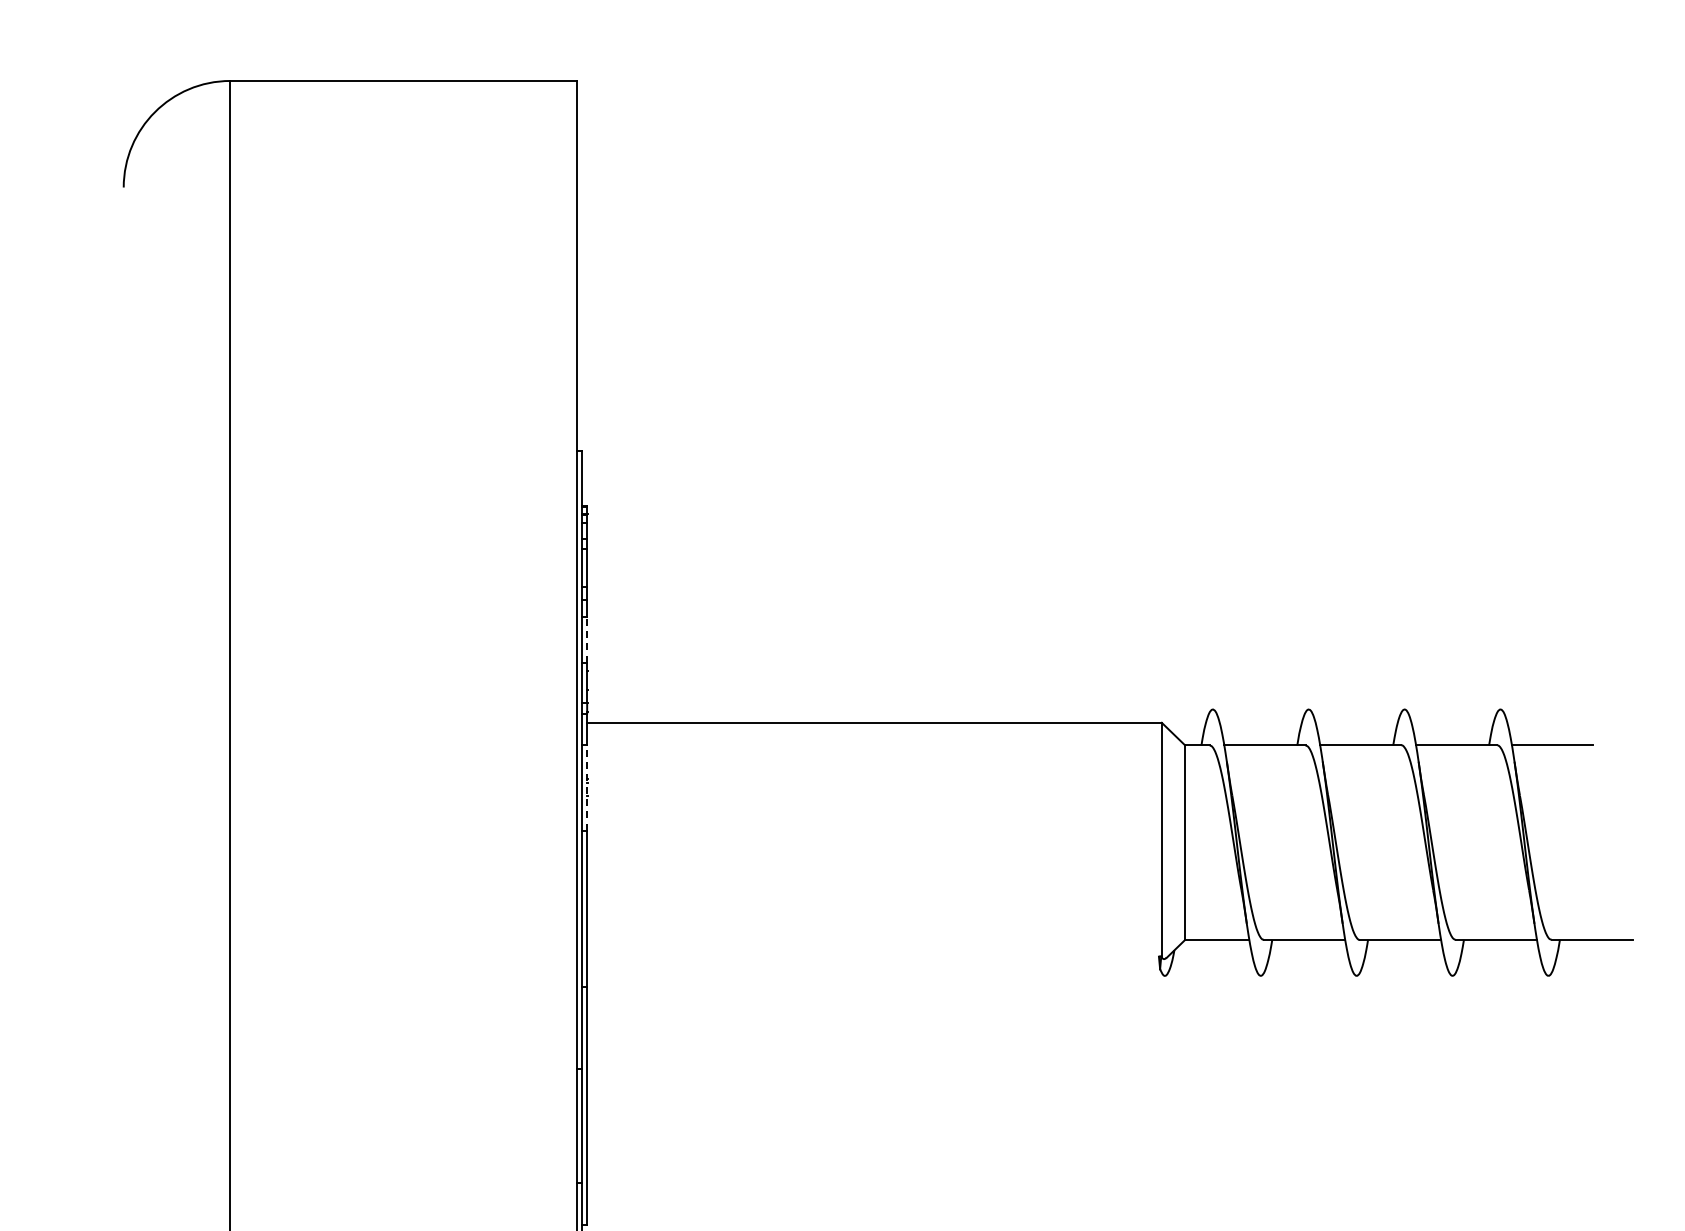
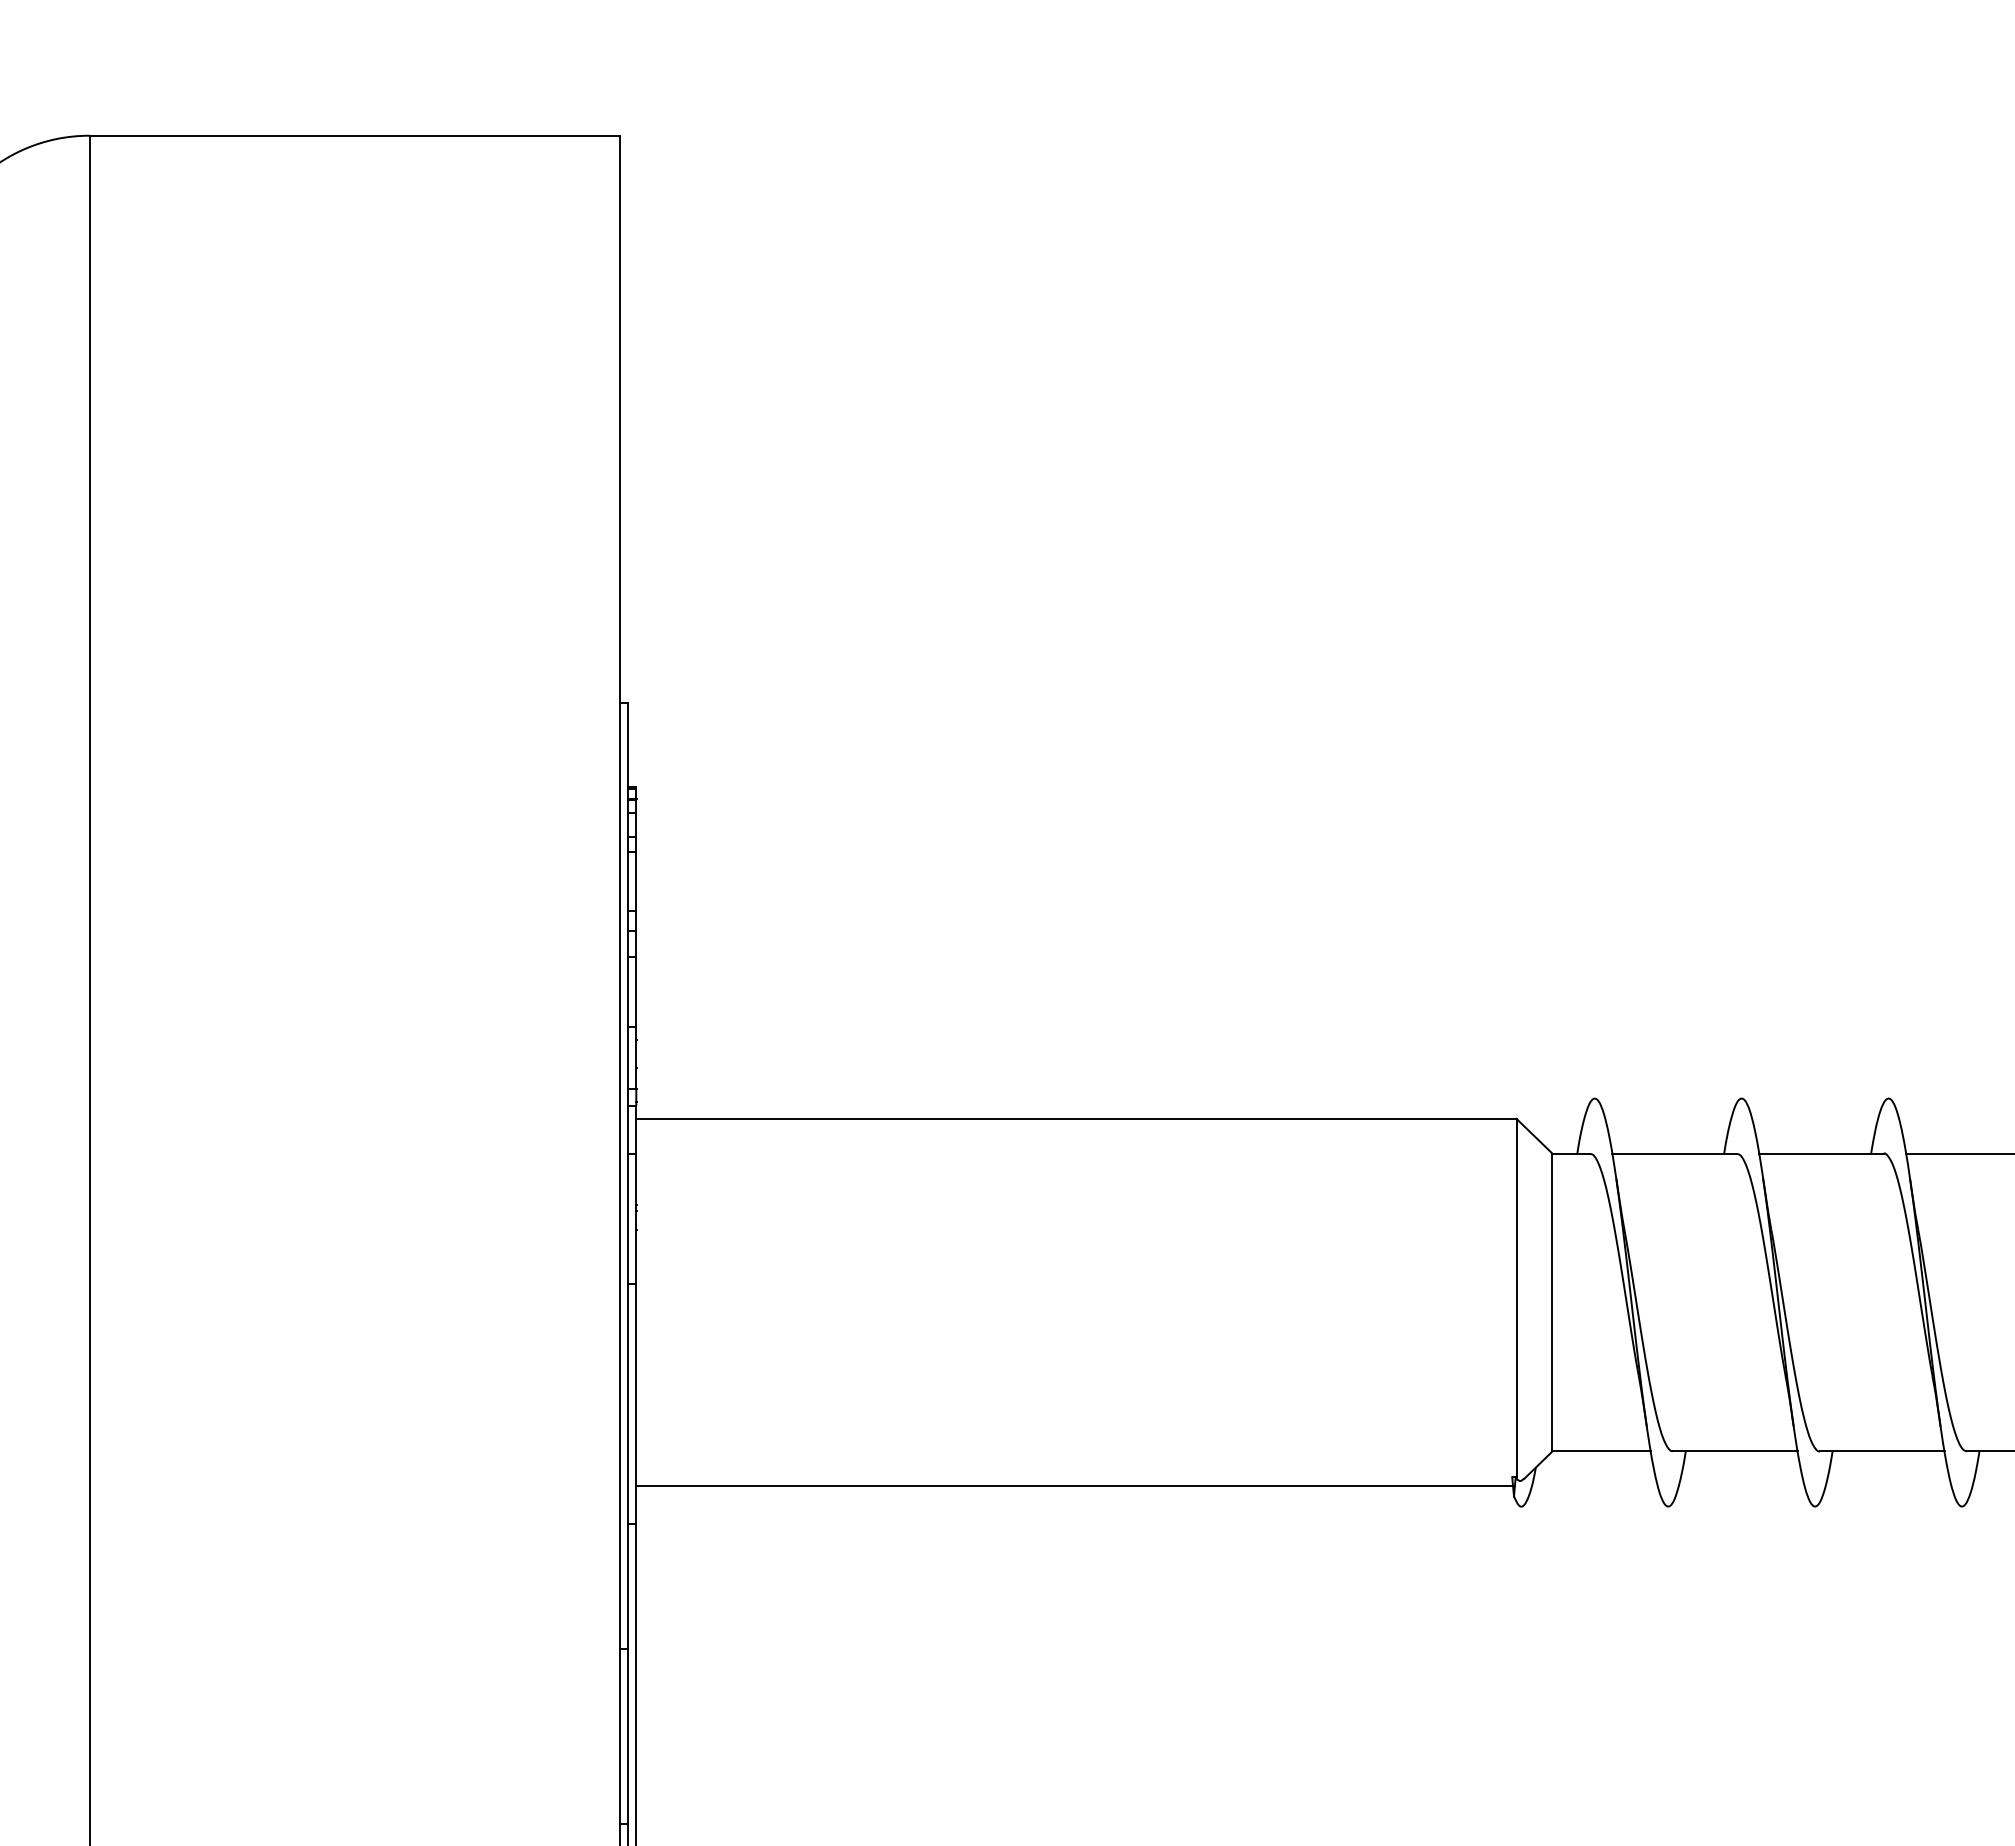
line: (587, 639) -> (636, 991), dashed -> solid
line: (587, 788) -> (636, 1219), dashed -> solid
line: (873, 962) -> (1074, 1486), added

